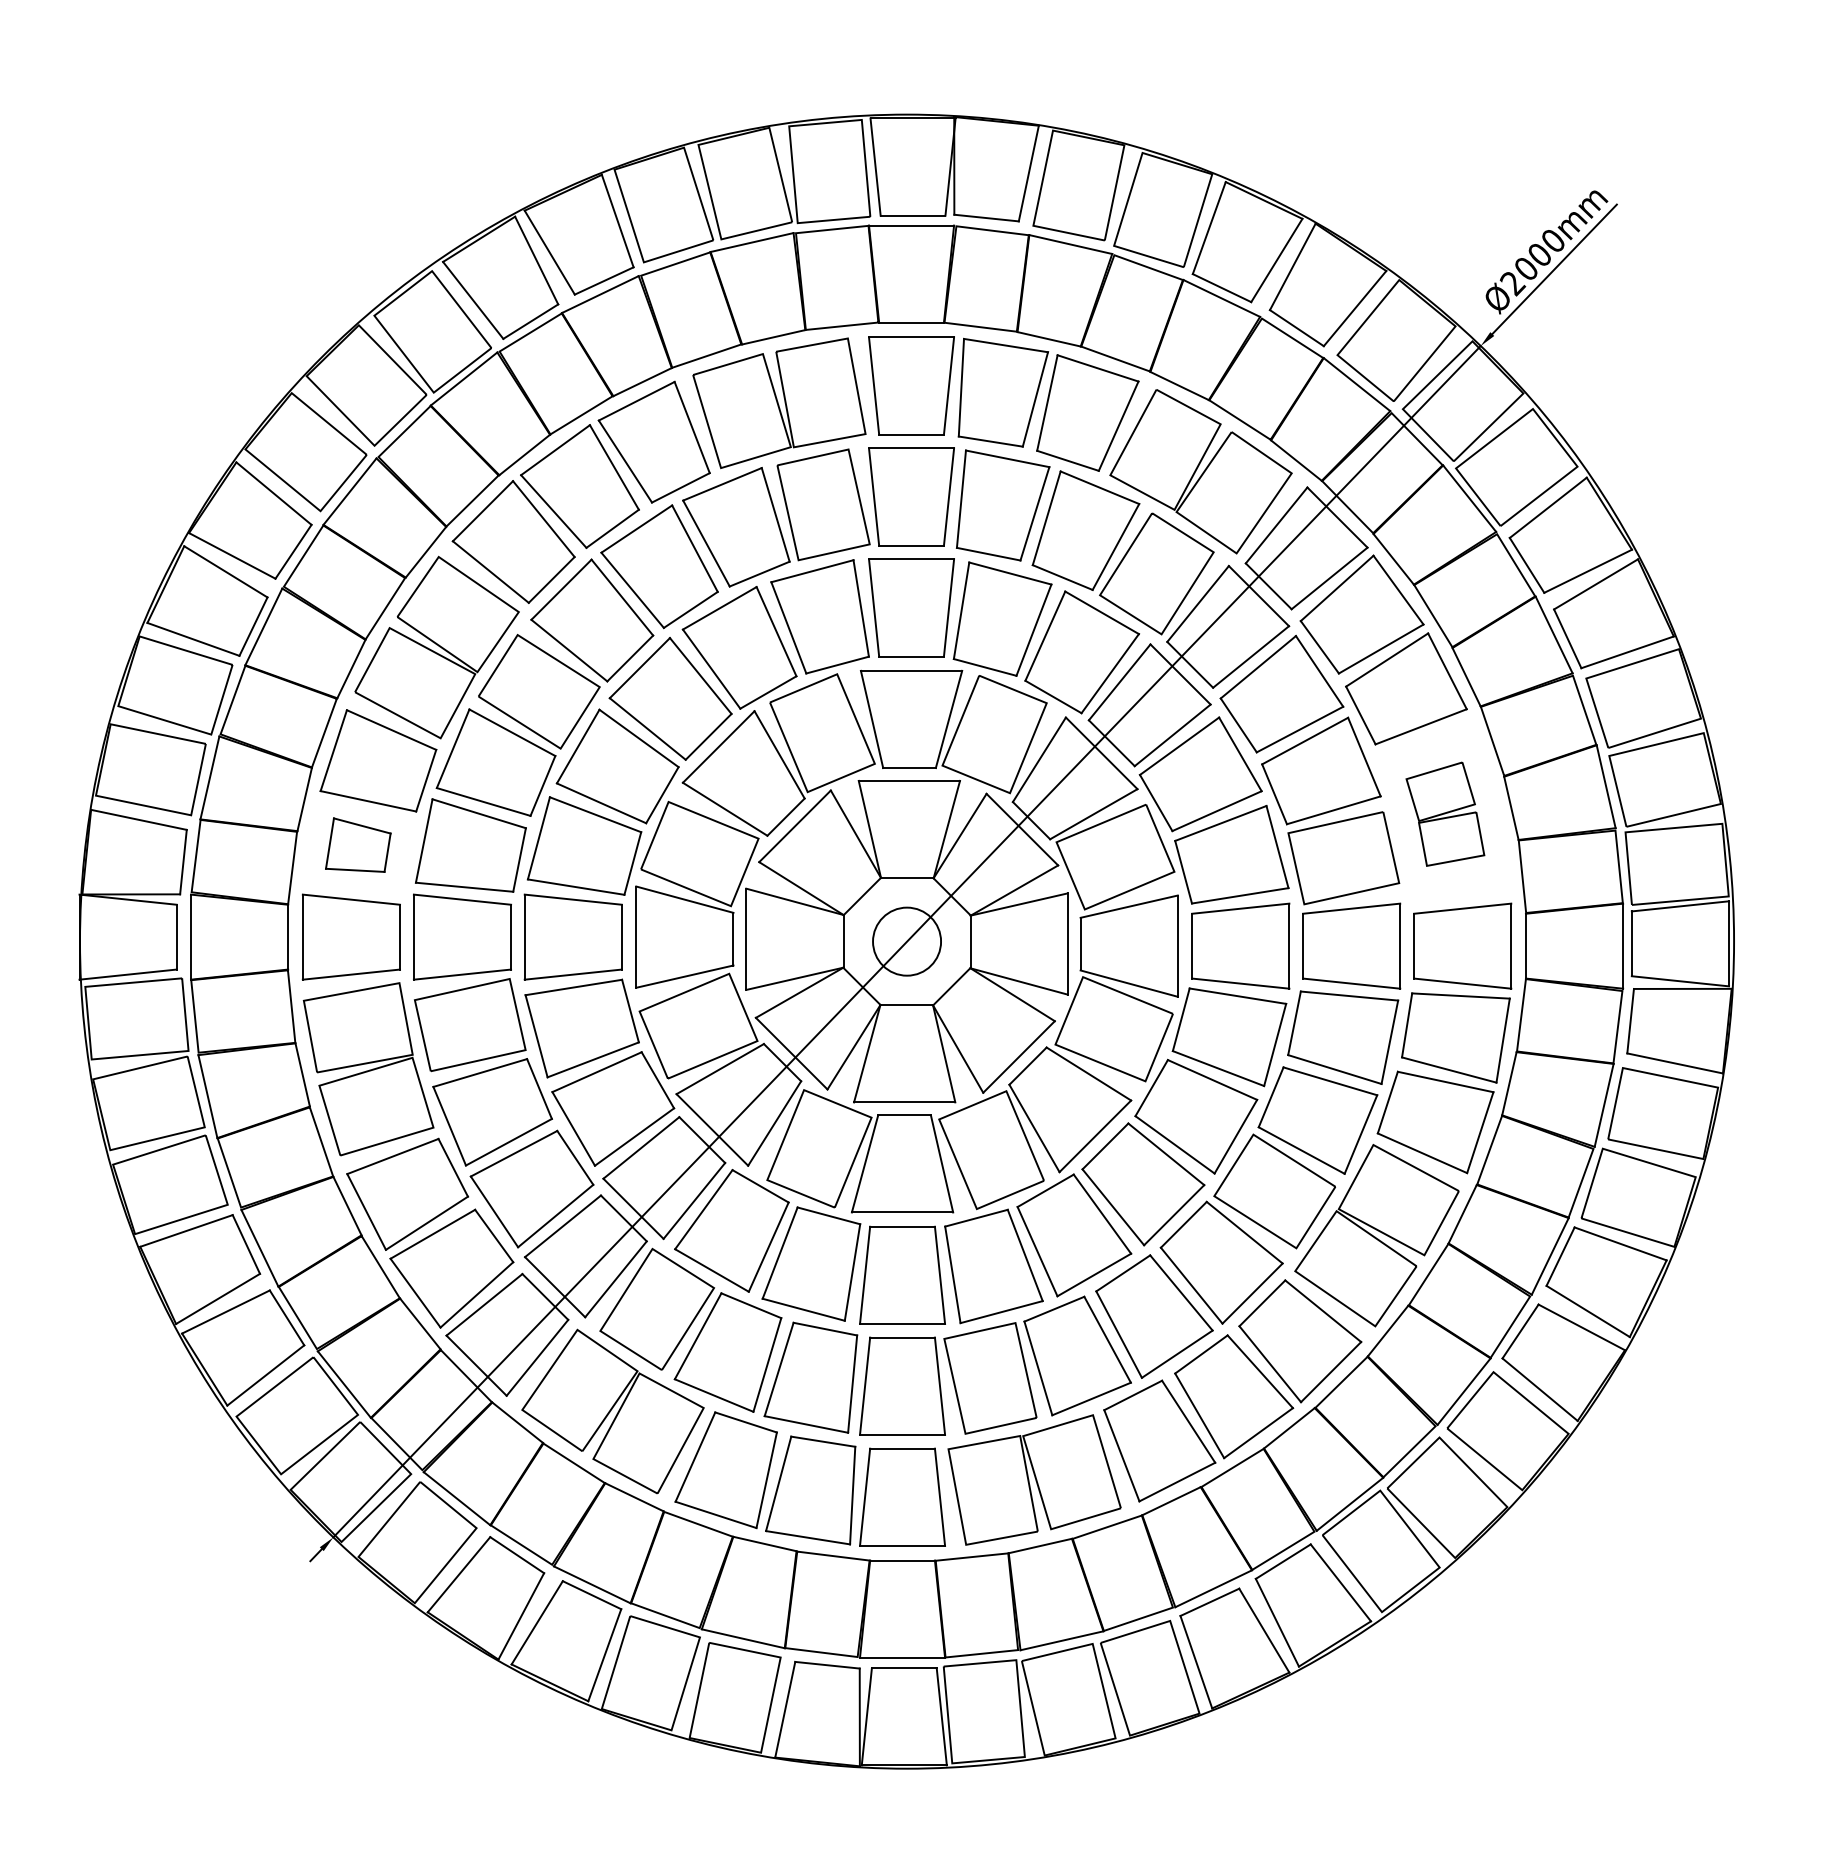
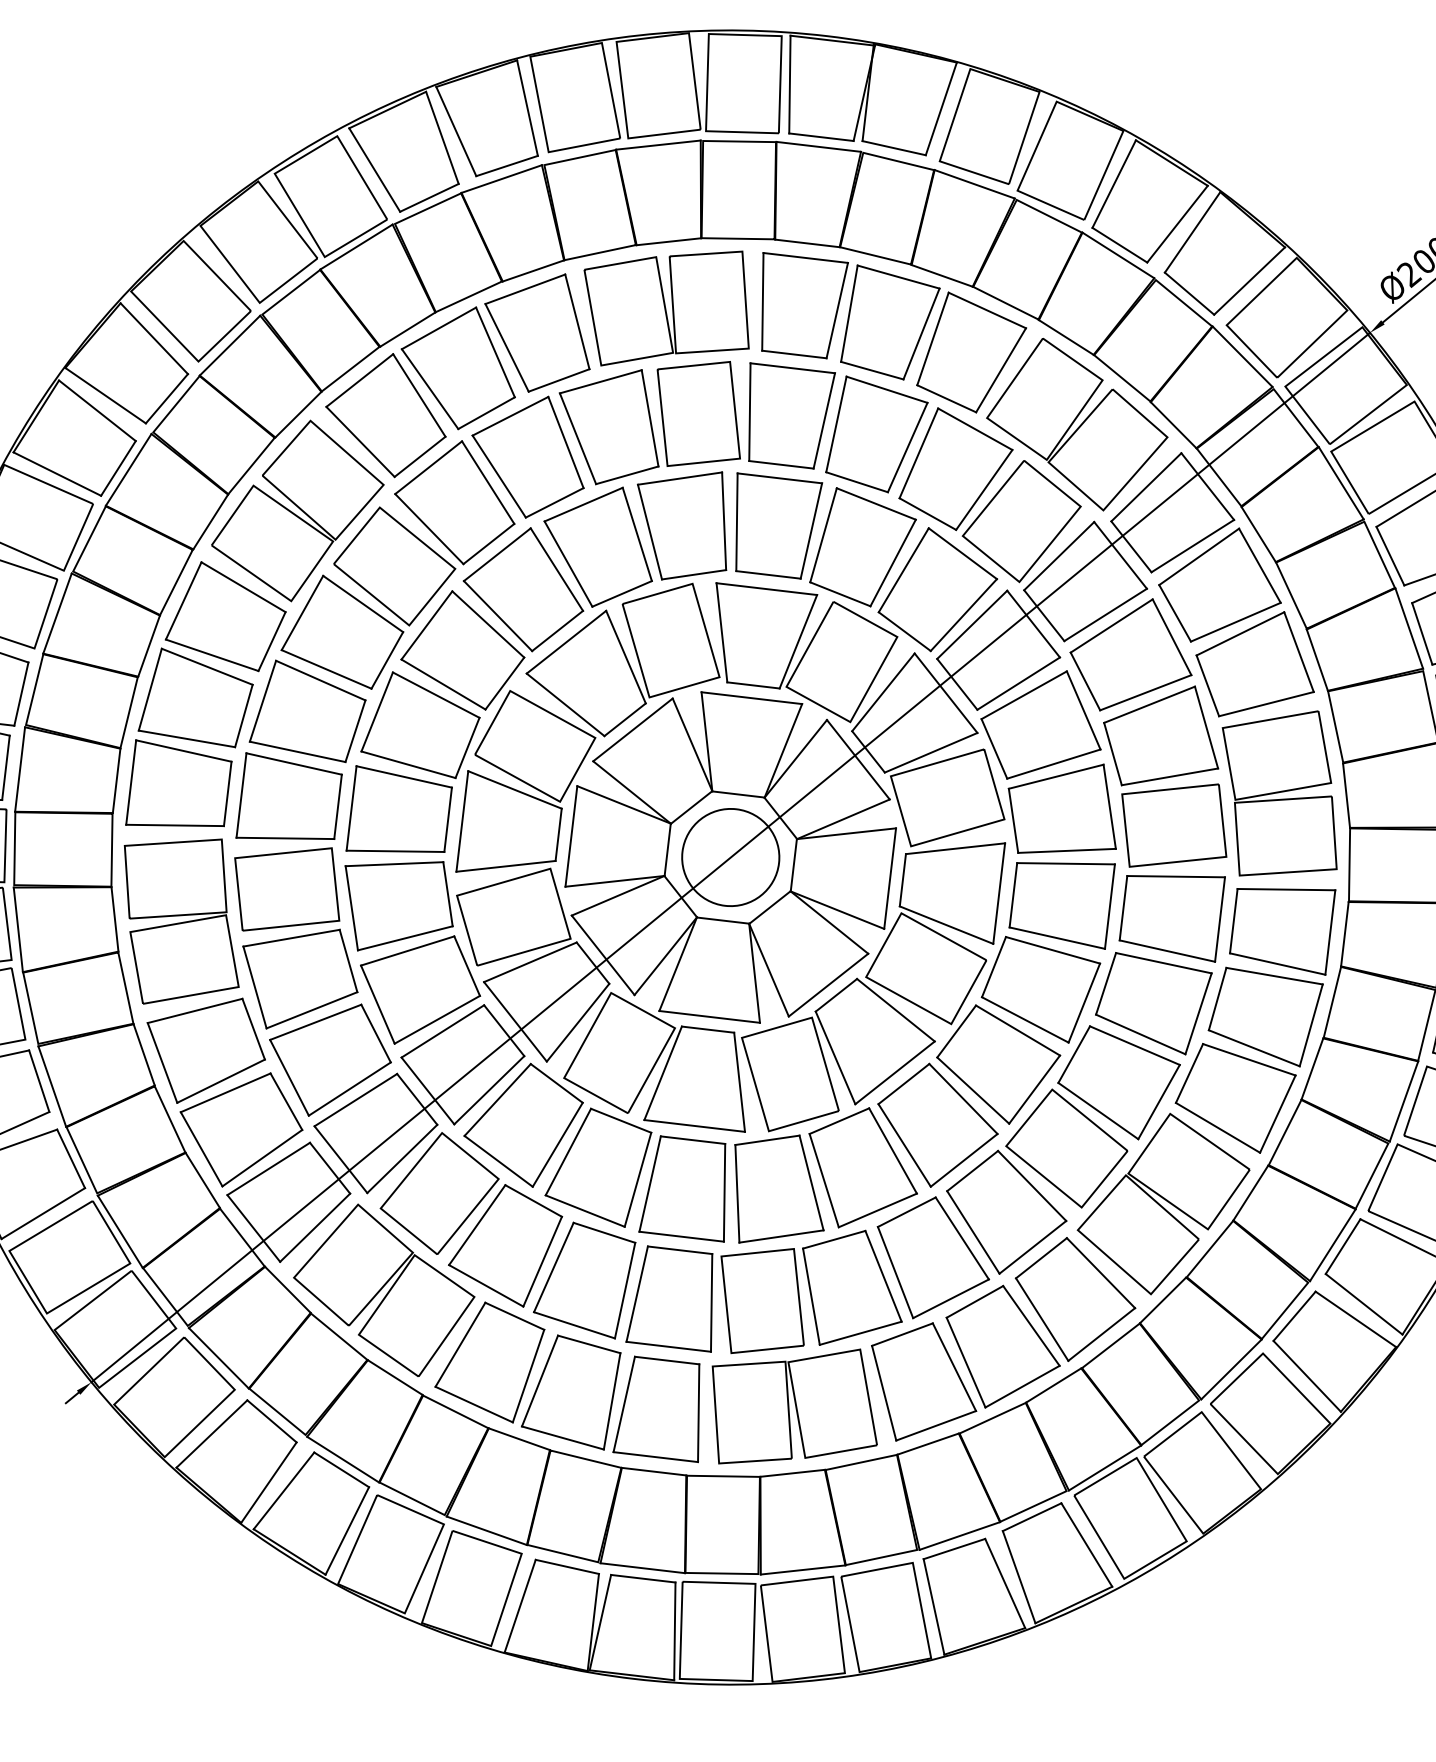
part: (1445, 814) -> (1280, 794), size x1.67
part: (358, 844) -> (197, 697), size x1.67
circle: (906, 941) -> (730, 857), size x1.43

